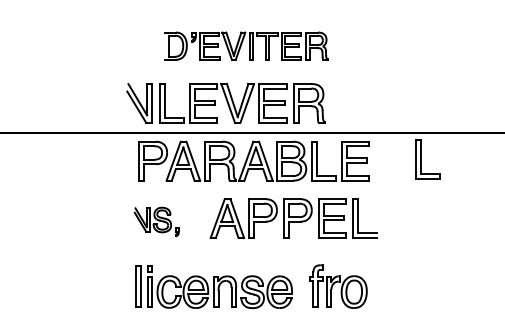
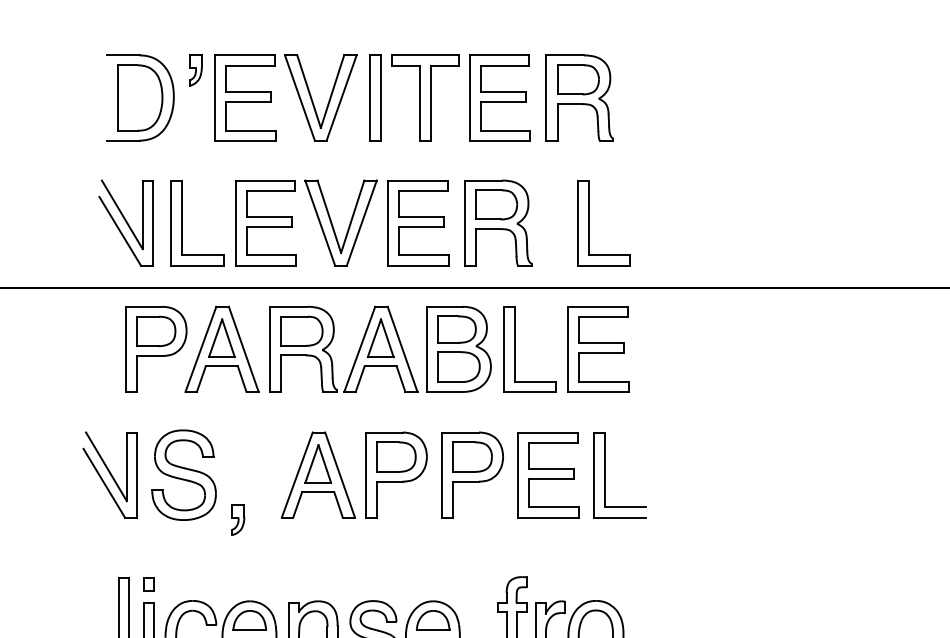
part: (246, 45) -> (360, 96), size x1.43
part: (427, 159) -> (603, 223), moved
part: (156, 221) -> (163, 481), size x1.67

